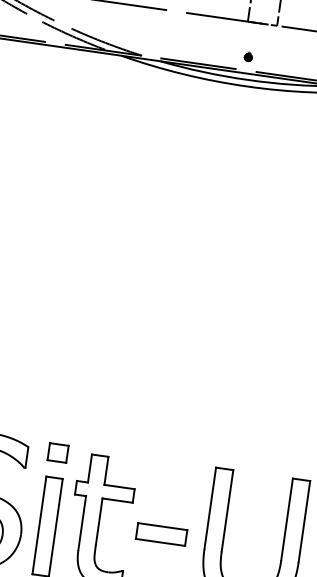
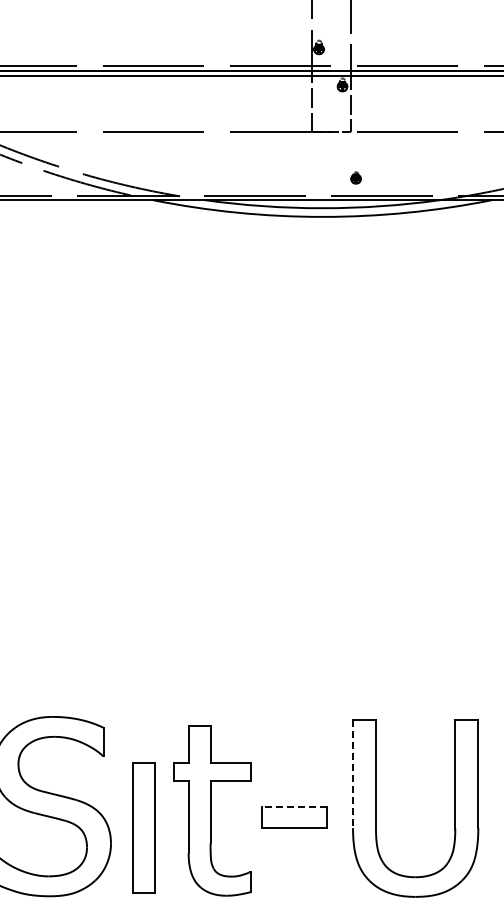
part: (248, 56) -> (355, 177), moved
part: (58, 453) -> (144, 730), removed
line: (210, 508) -> (353, 774), solid -> dashed
line: (162, 526) -> (294, 806), solid -> dashed

